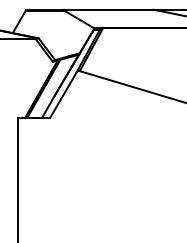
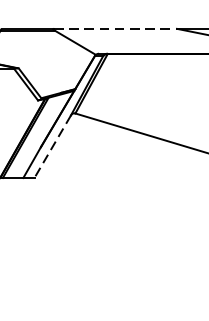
line: (108, 9) -> (114, 28), solid -> dashed
line: (63, 95) -> (52, 147), solid -> dashed

